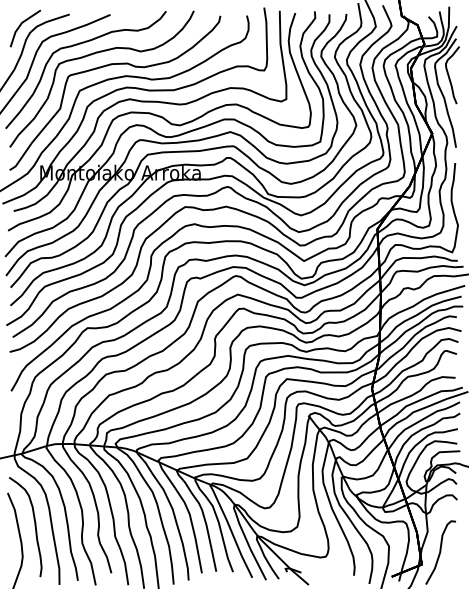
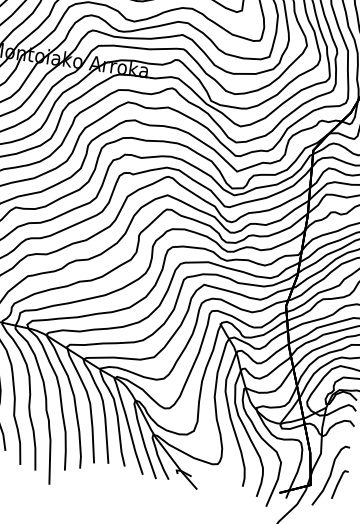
line: (450, 558) -> (339, 483), added

